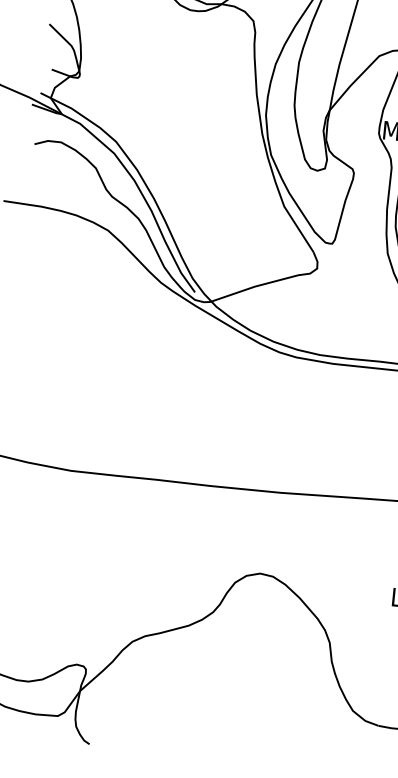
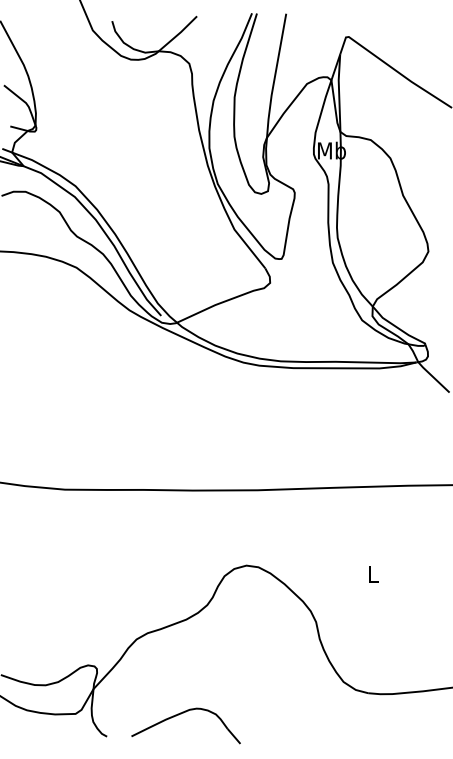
part: (173, 728) -> (181, 714), added

